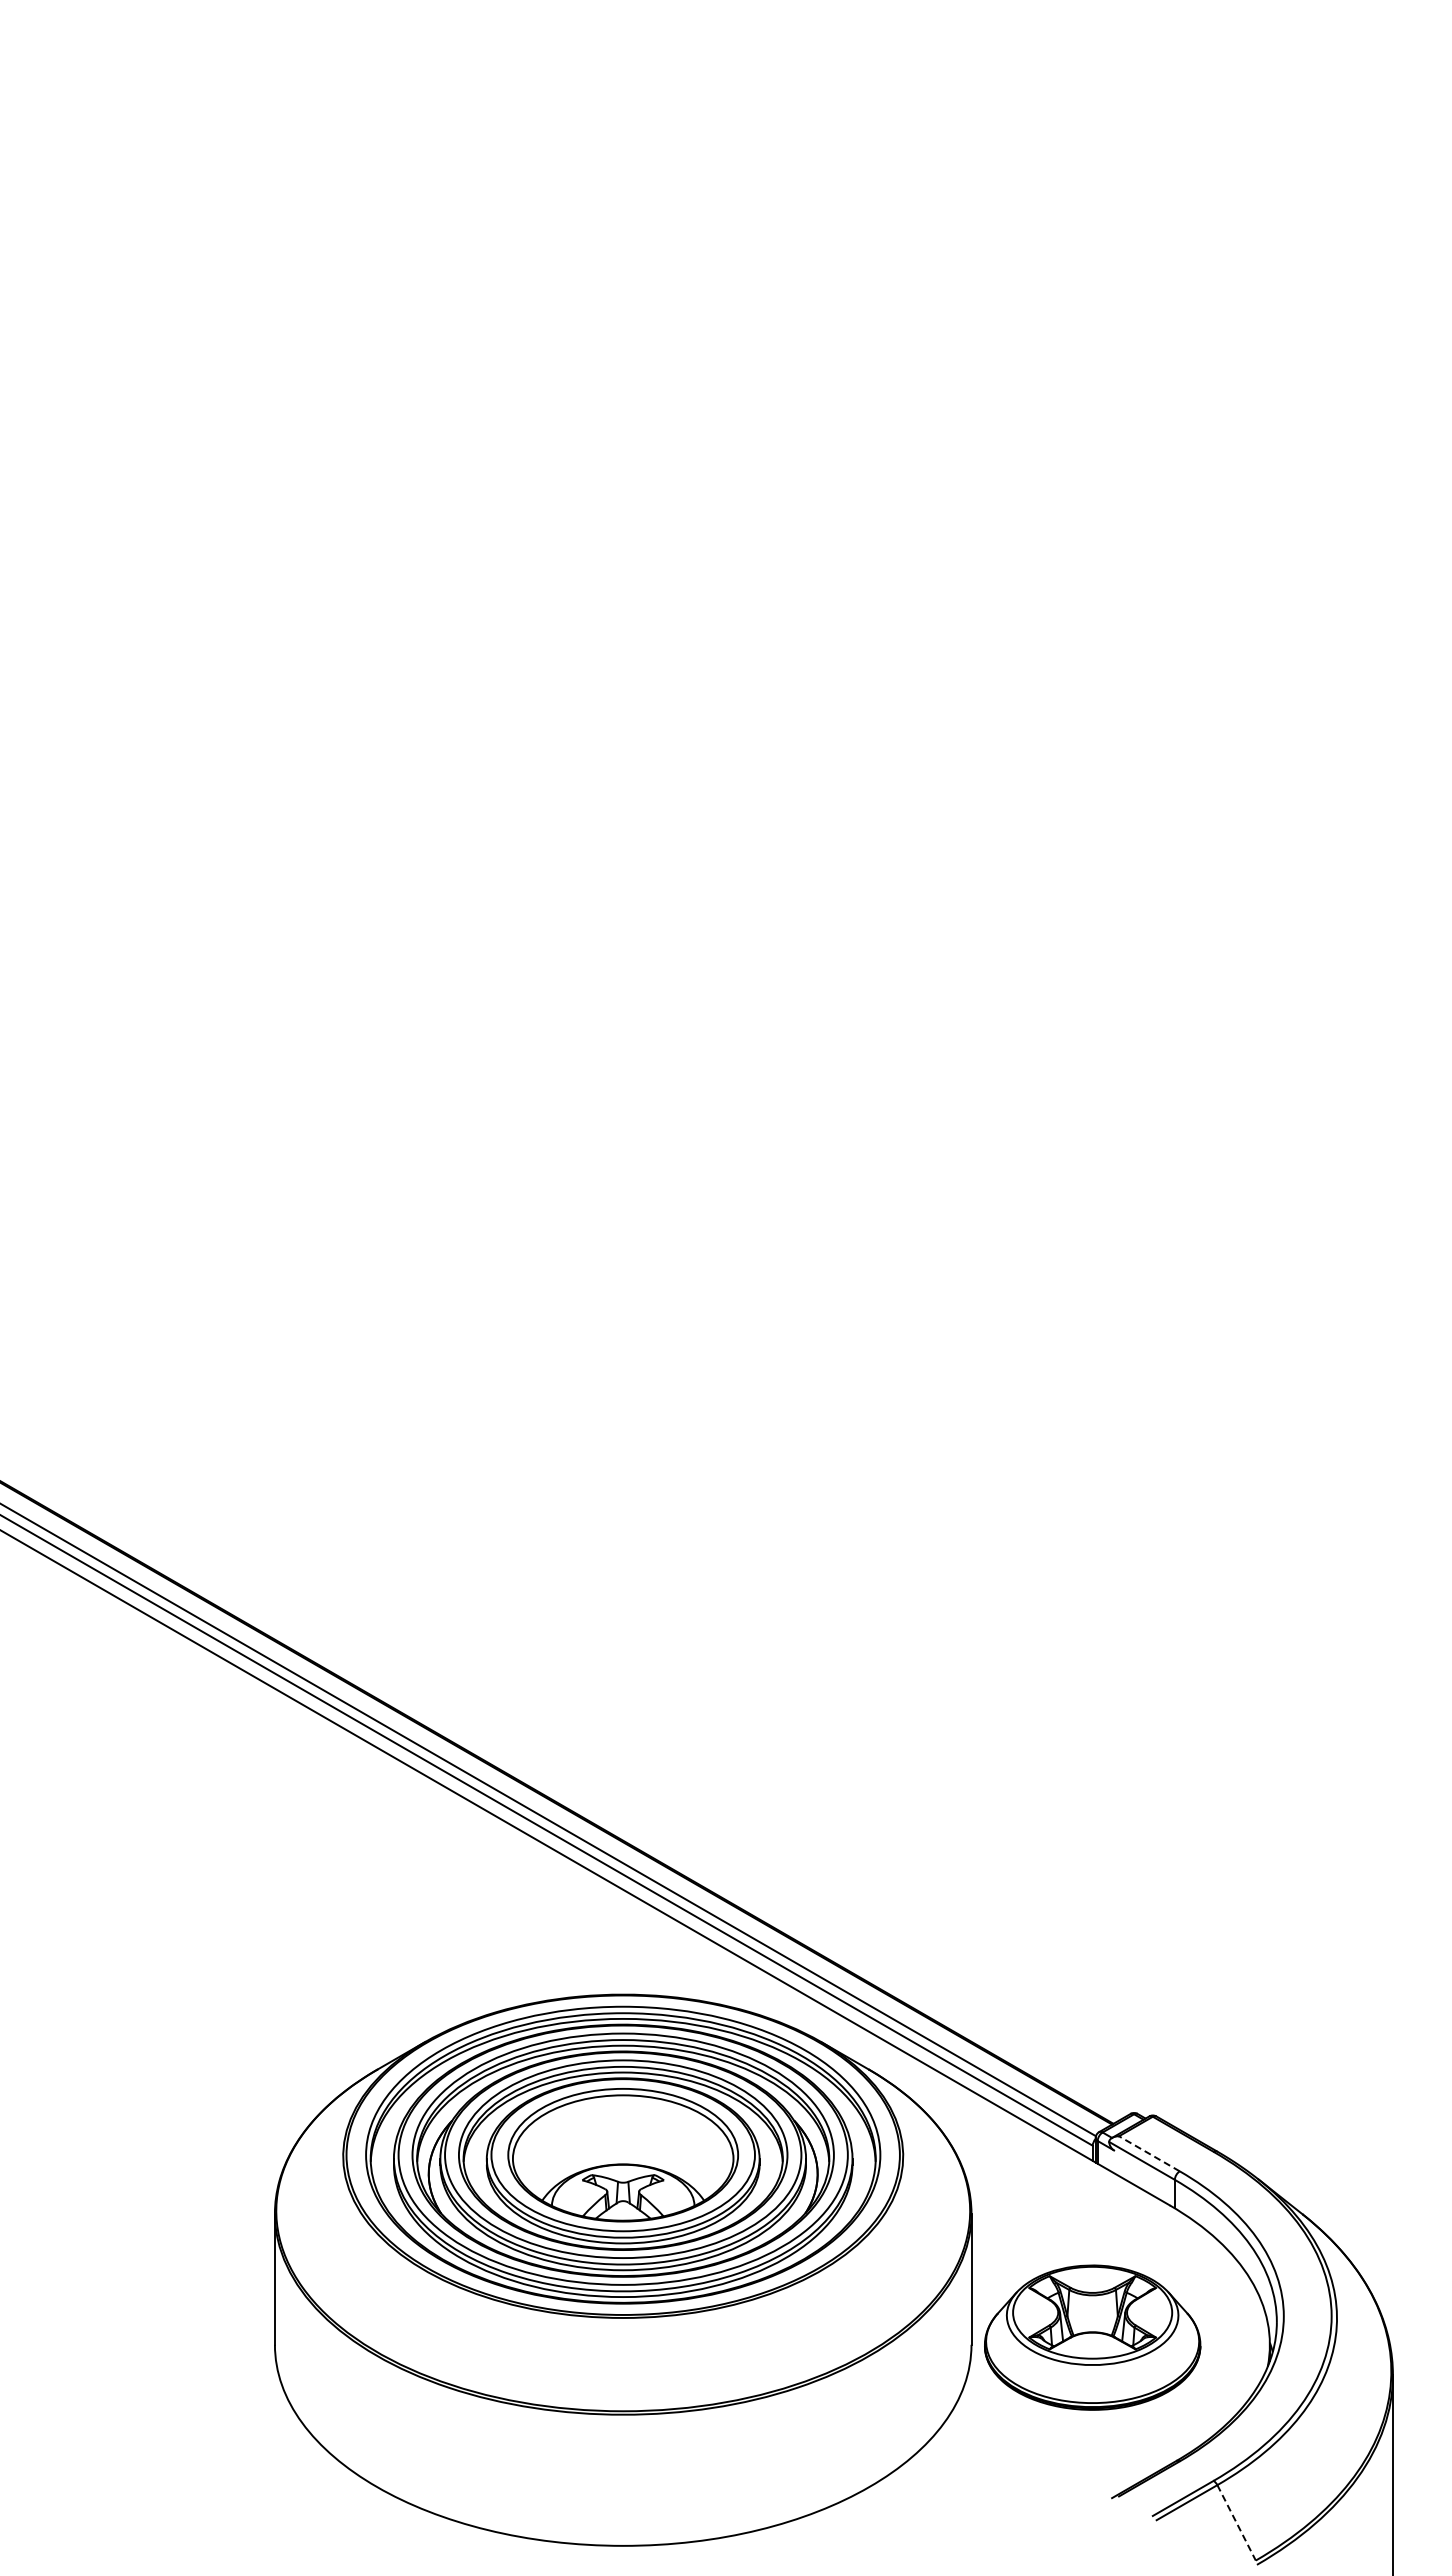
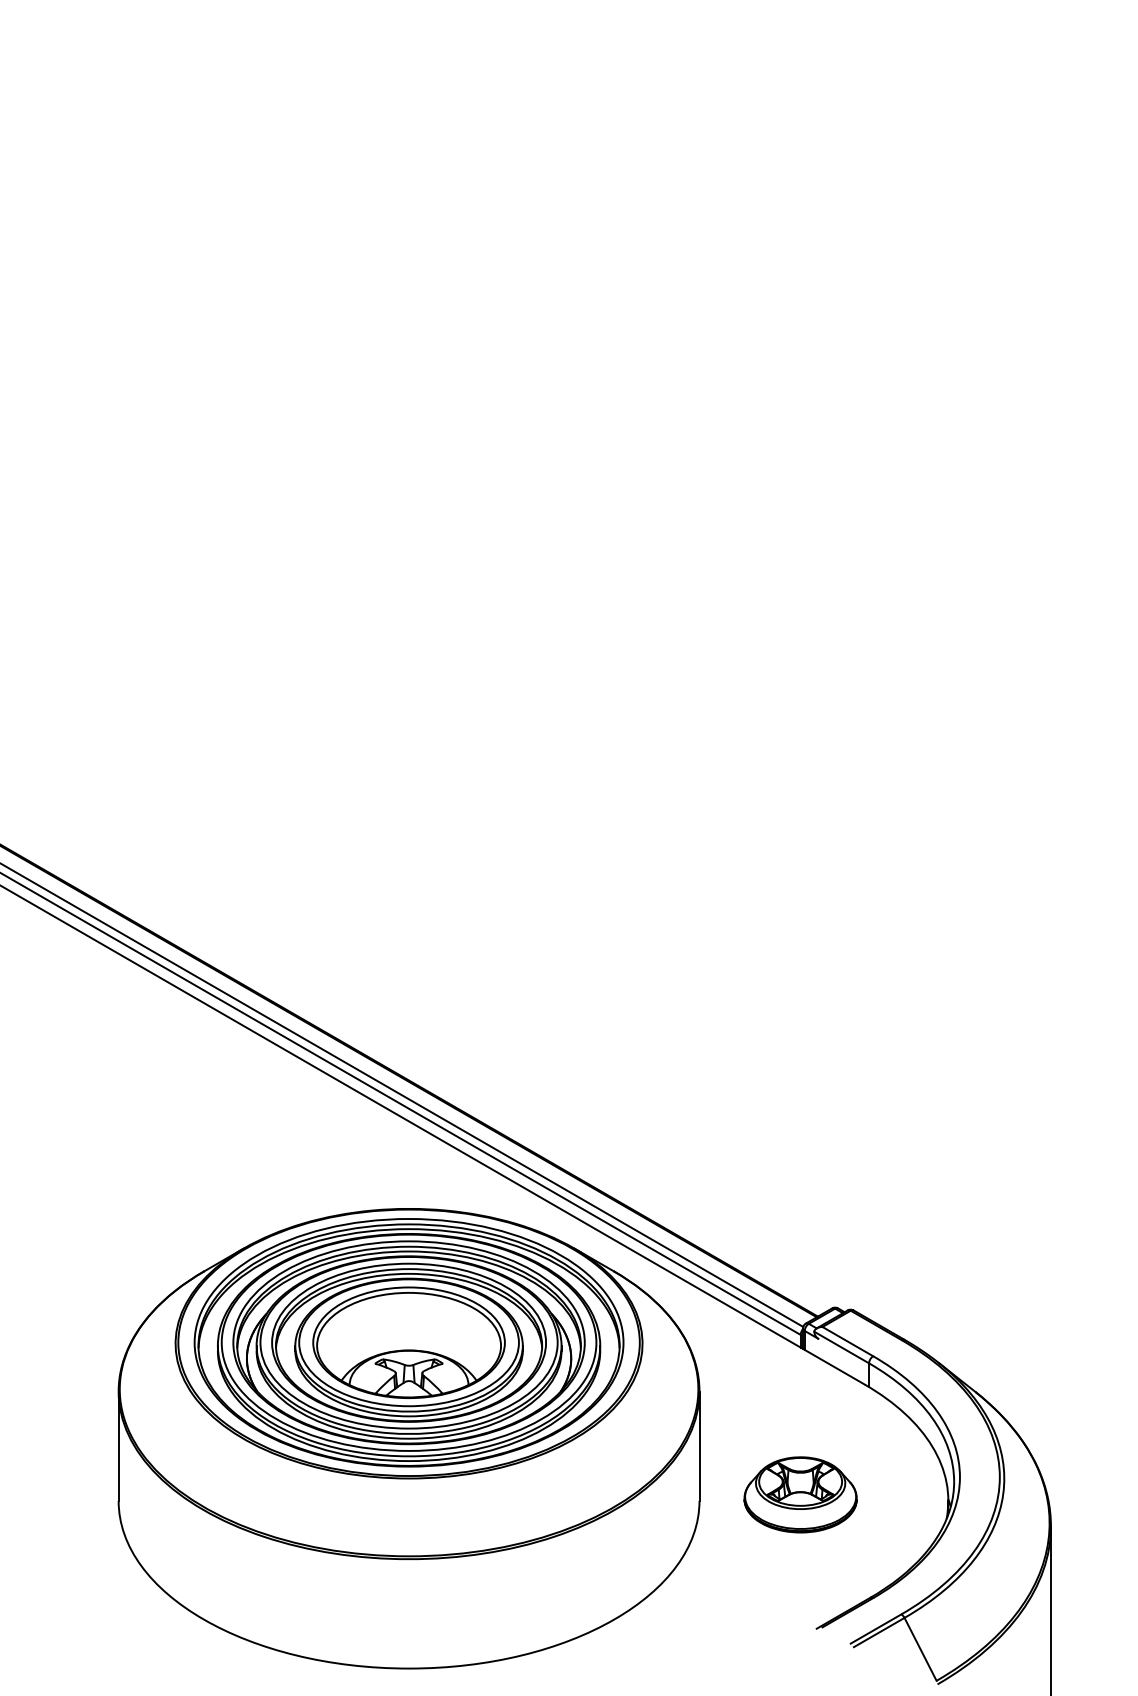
line: (1148, 2153) -> (847, 1341), dashed -> solid
part: (1092, 2337) -> (800, 1494), size x0.62
line: (1236, 2523) -> (920, 1649), dashed -> solid

